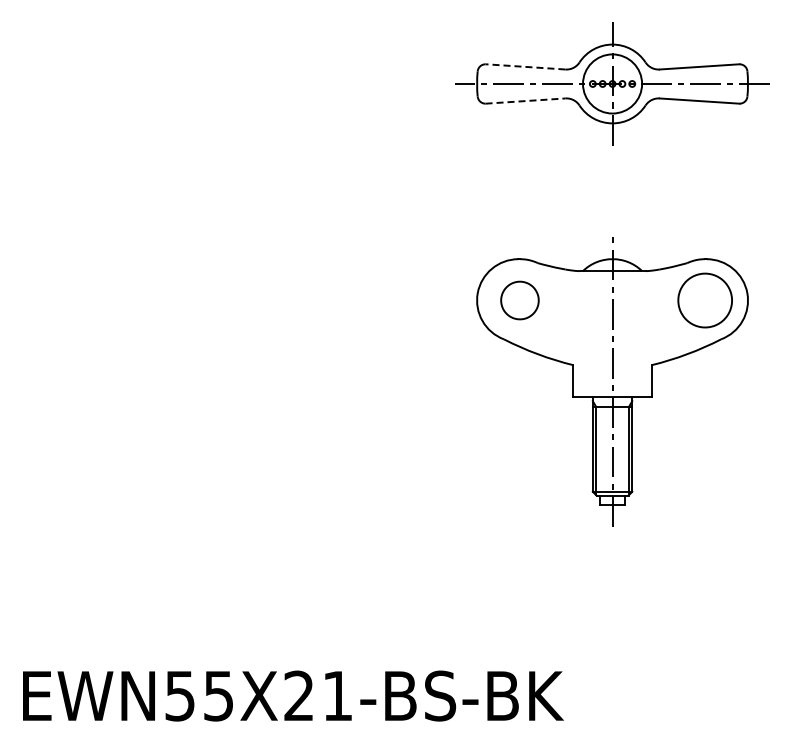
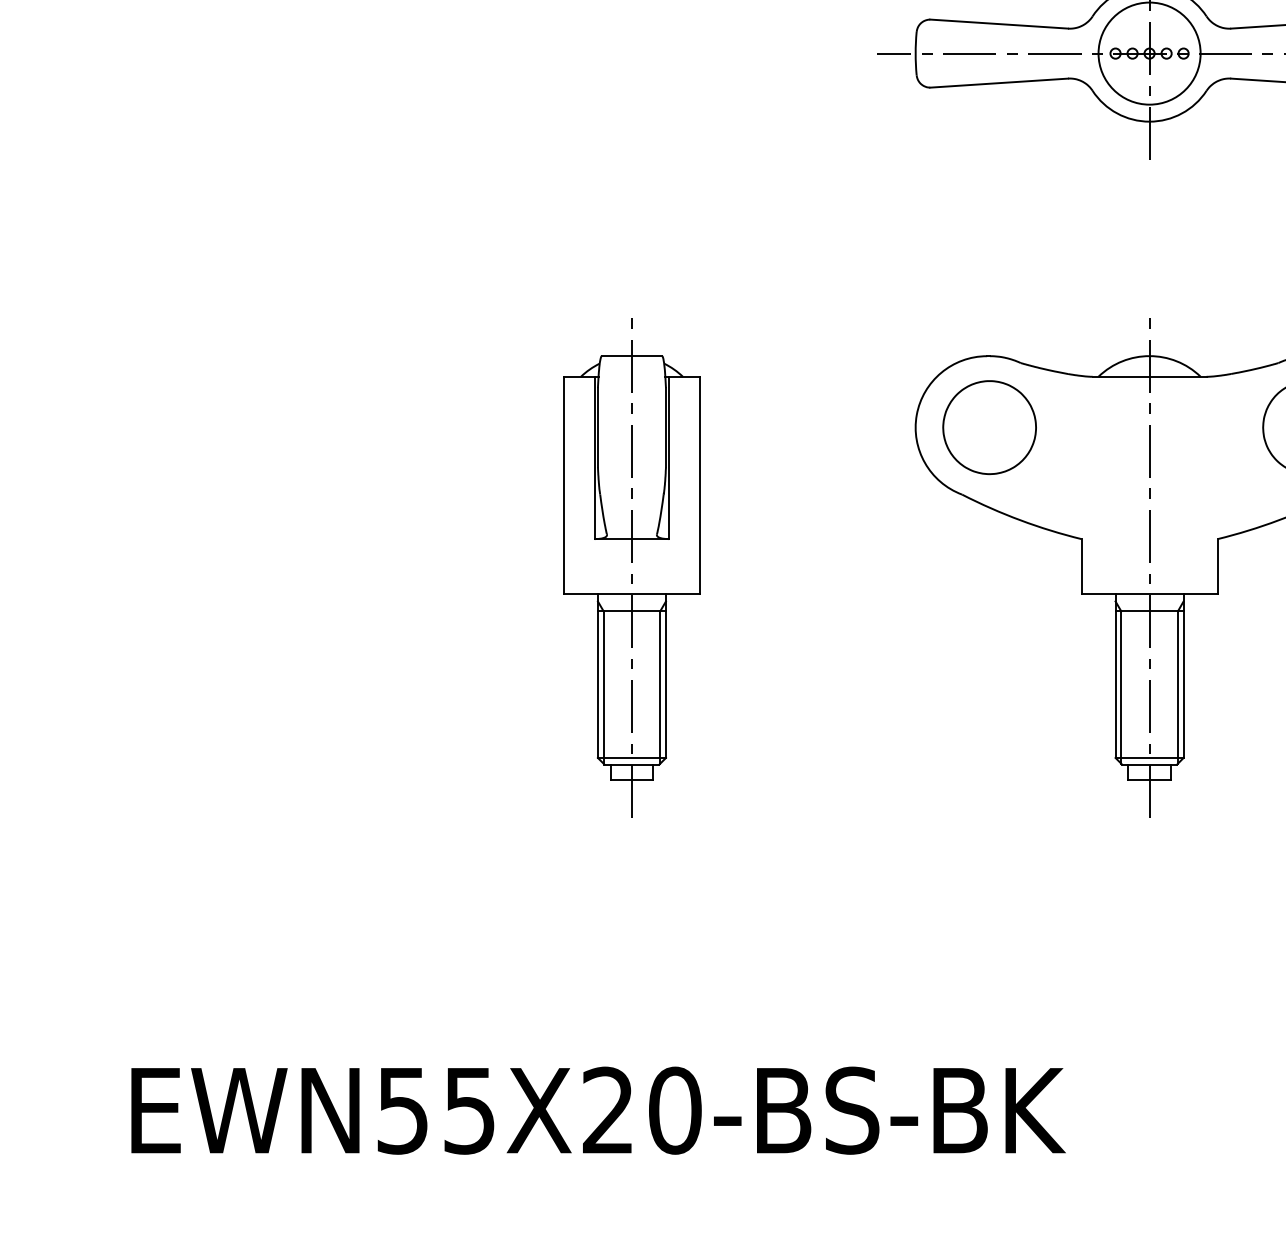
line: (525, 66) -> (999, 23), dashed -> solid
line: (525, 101) -> (999, 83), dashed -> solid
part: (519, 300) -> (988, 427), size x1.43
part: (312, 381) -> (631, 567), added
text: (337, 695) -> (674, 1109), EWN55X21-BS-BK -> EWN55X20-BS-BK

